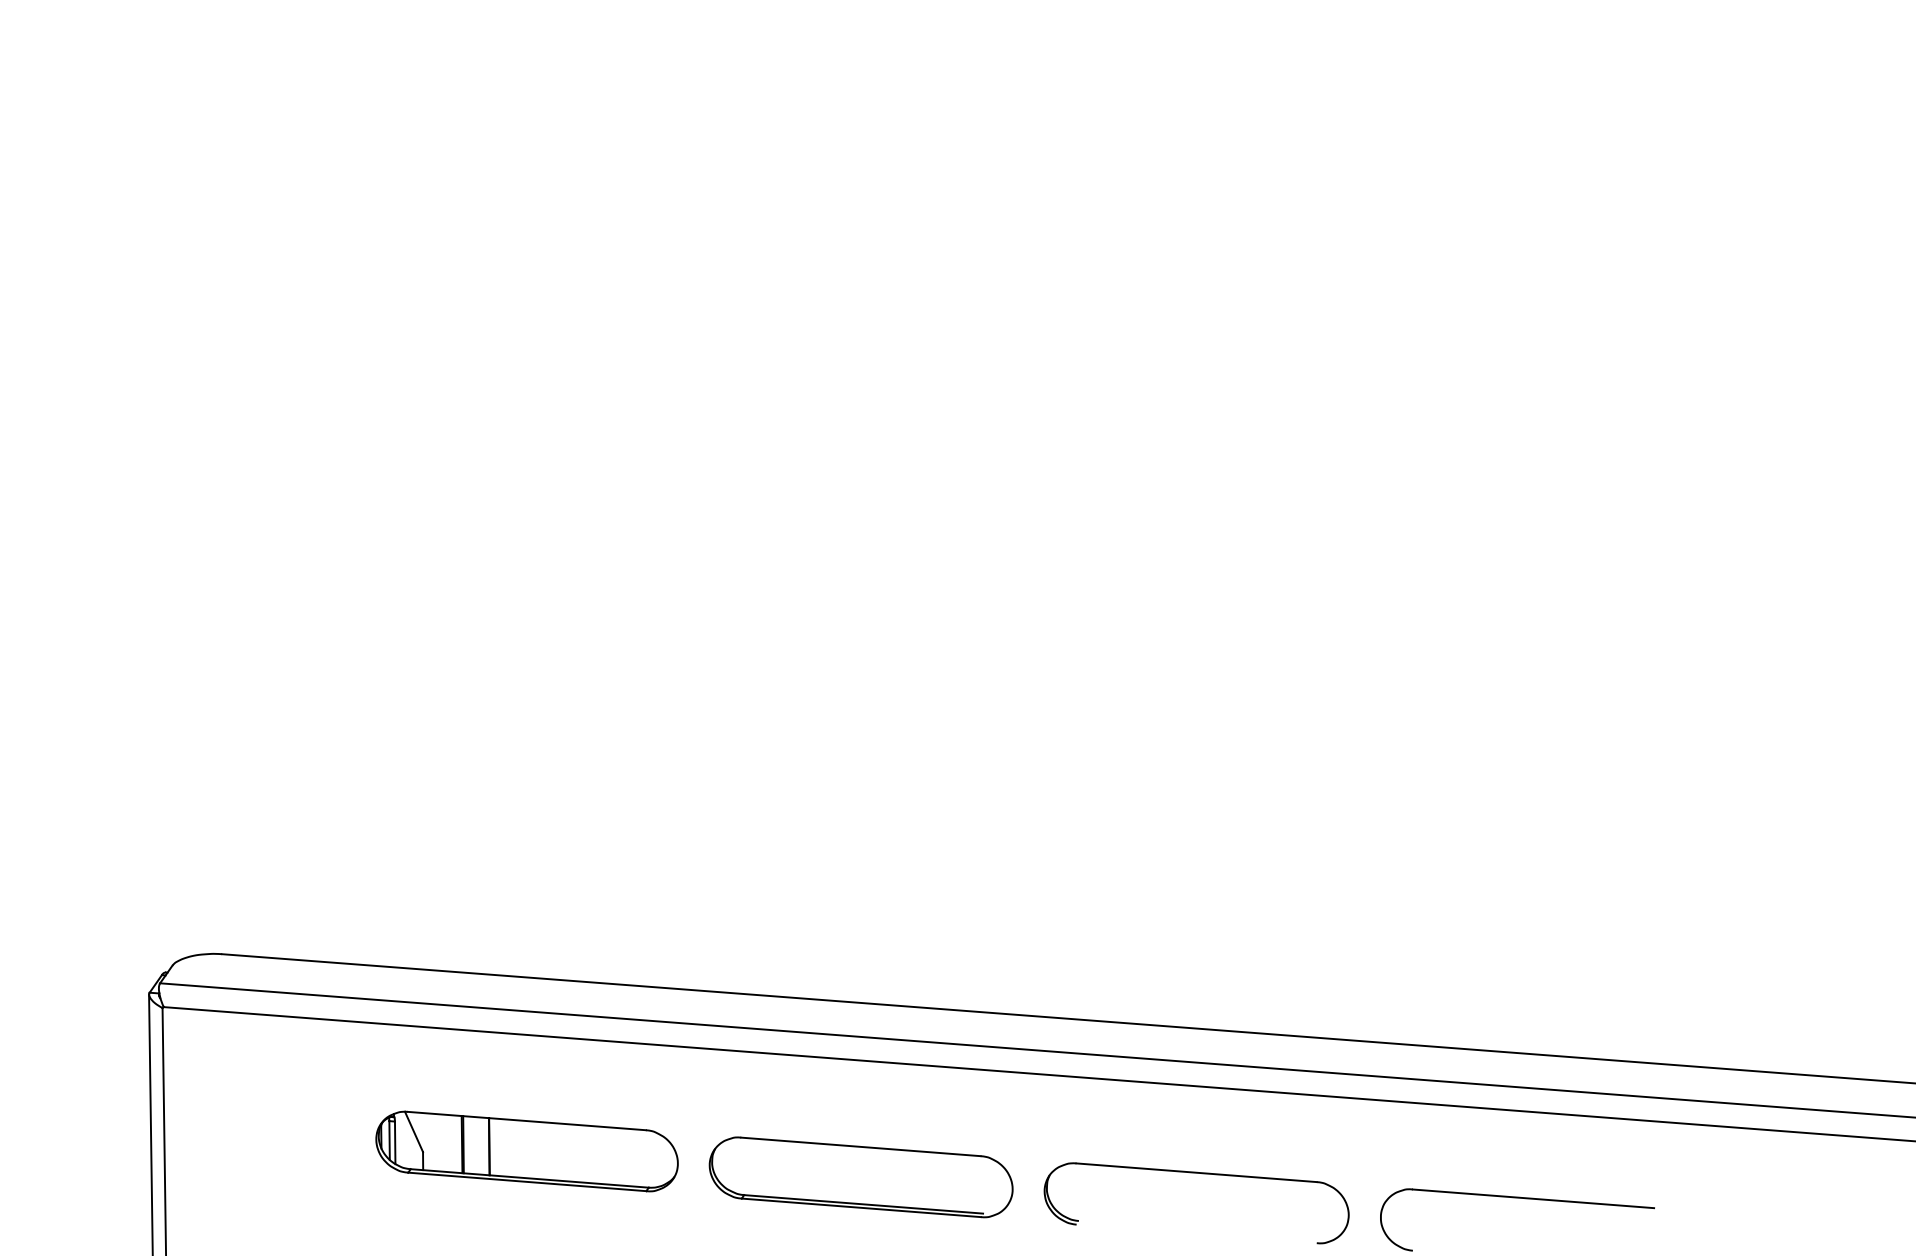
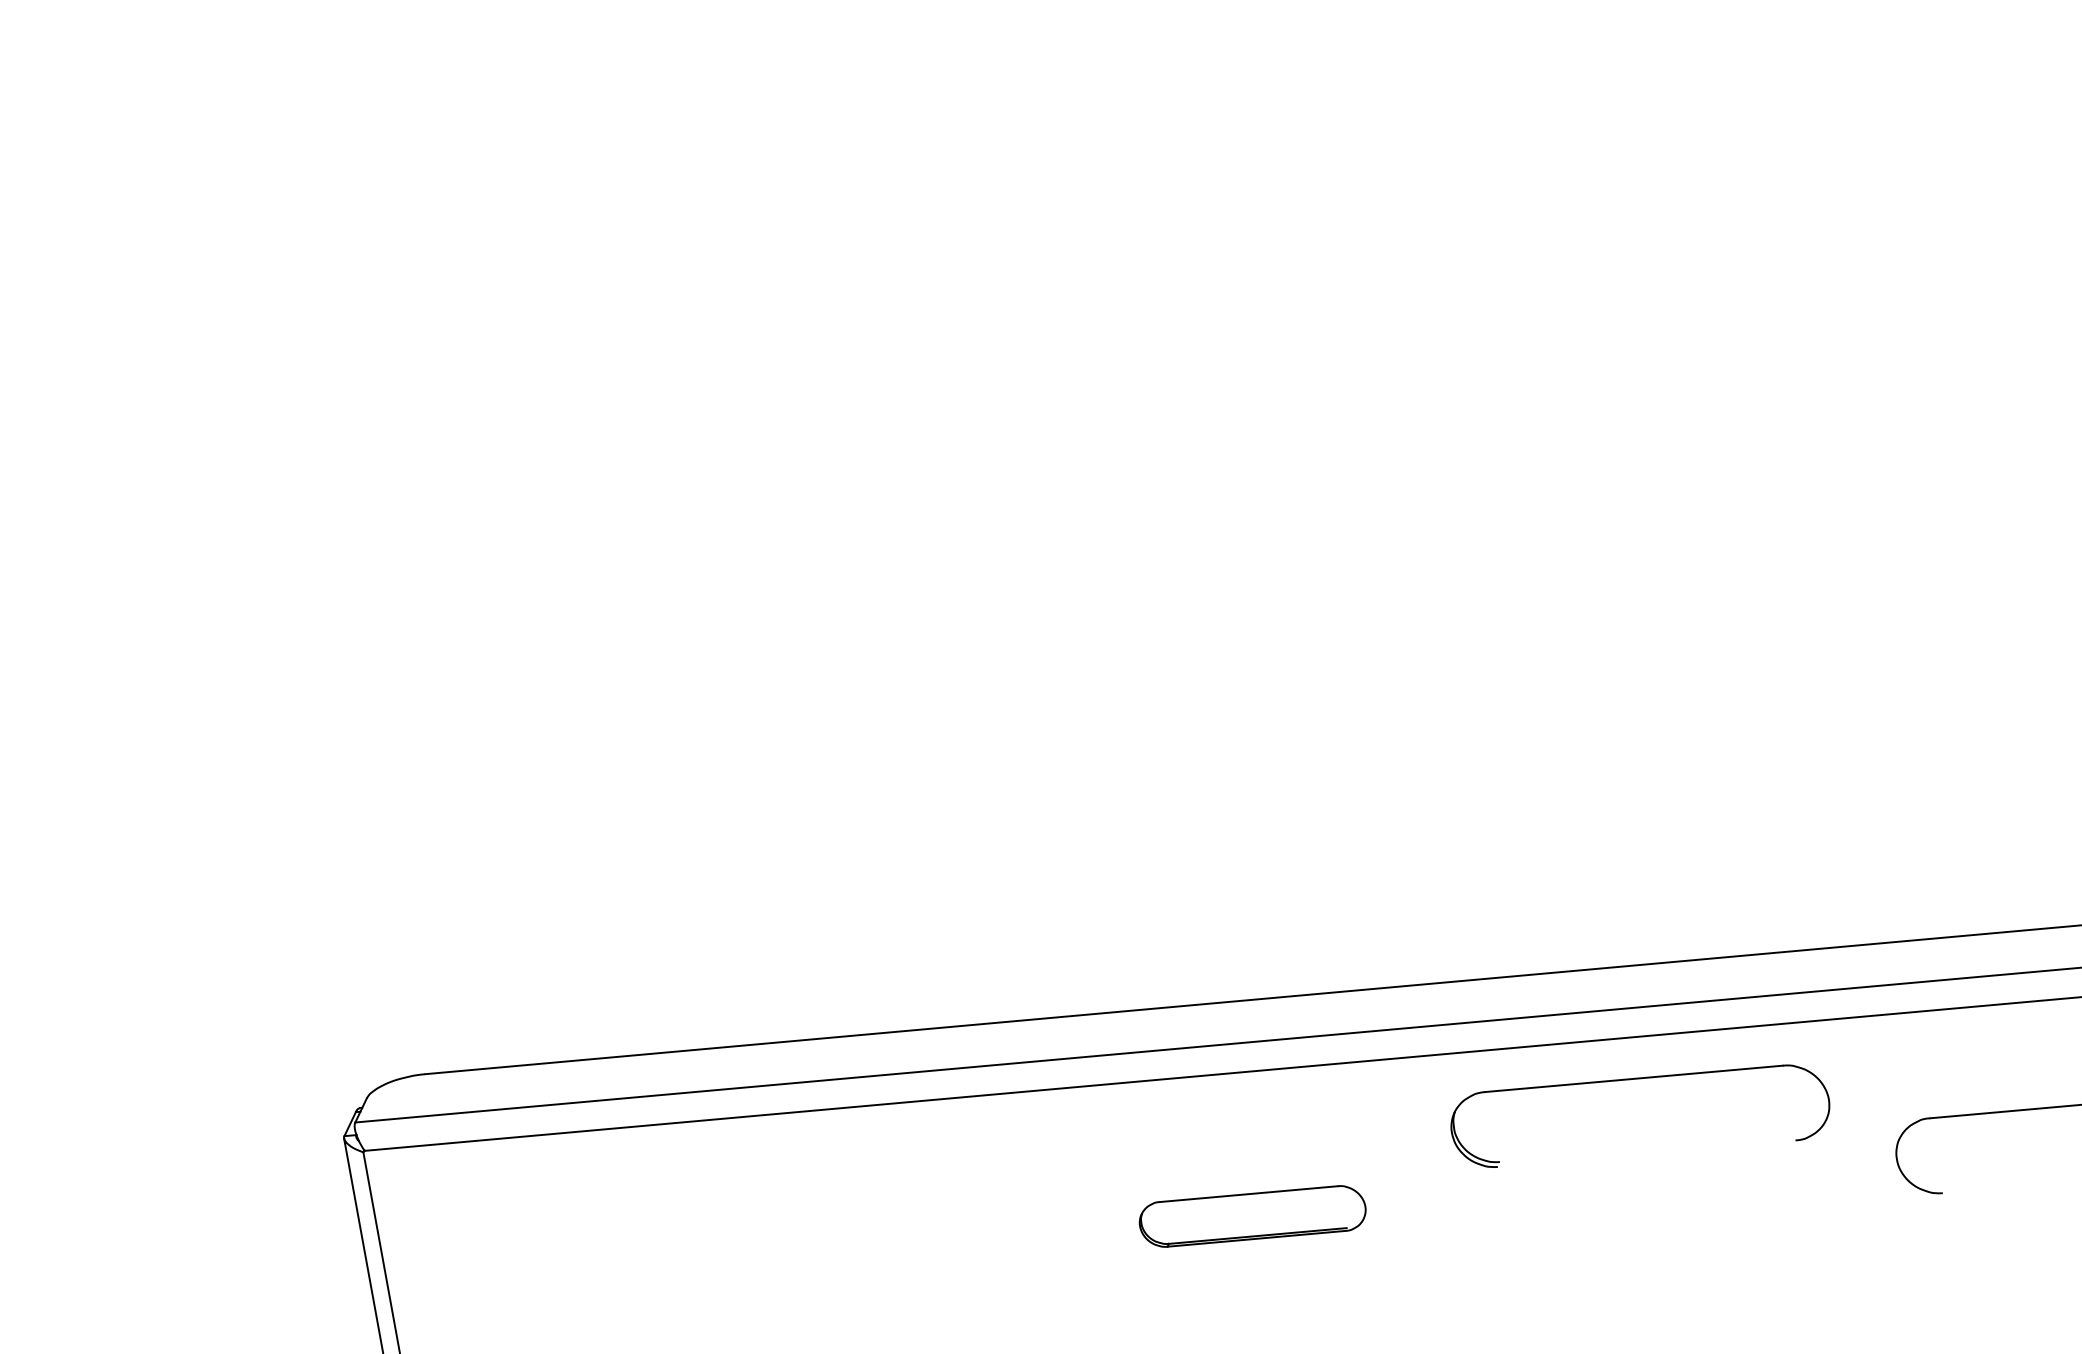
part: (526, 1151) -> (838, 1253), removed
part: (1202, 1174) -> (1641, 1079), moved
part: (860, 1177) -> (1251, 1216), size x0.6

